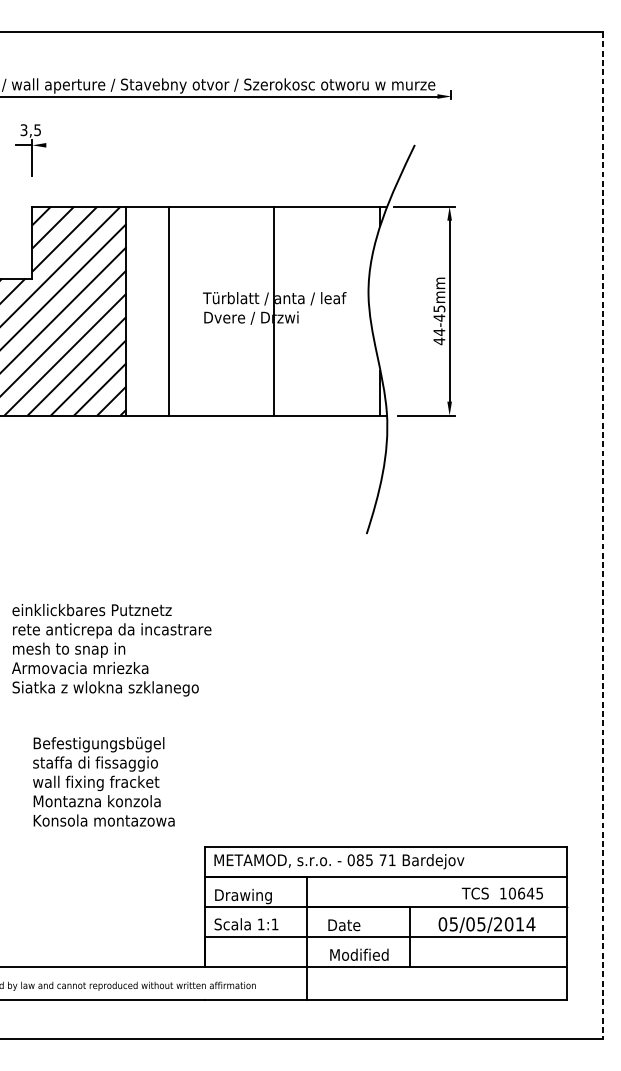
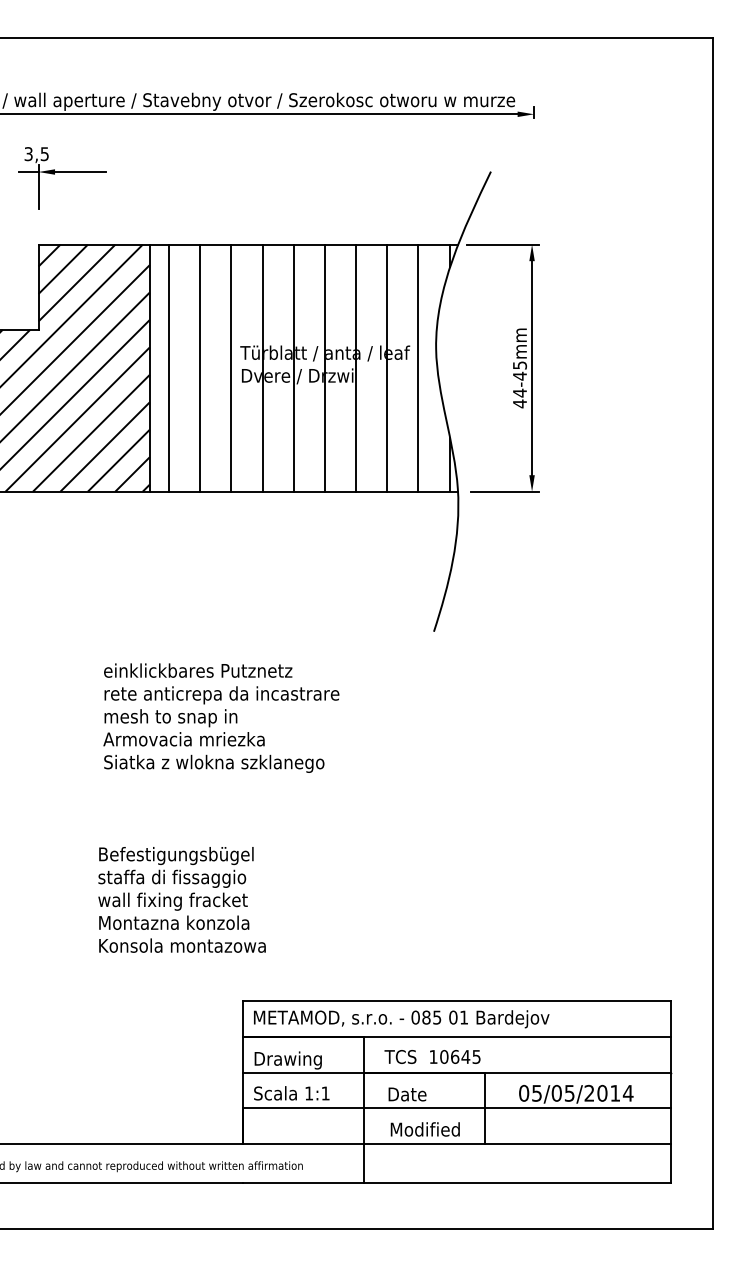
line: (67, 145) -> (80, 172), added
line: (143, 310) -> (169, 367), added
line: (195, 310) -> (231, 367), added
line: (221, 310) -> (262, 367), added
line: (247, 310) -> (293, 367), added
line: (300, 310) -> (355, 367), added
line: (326, 310) -> (386, 367), added
line: (352, 310) -> (417, 367), added
line: (603, 535) -> (713, 633), dashed -> solid
text: (111, 649) -> (221, 717), moved
text: (103, 781) -> (181, 899), moved
text: (383, 860) -> (453, 1017), 71 -> 01
text: (502, 893) -> (432, 1056), moved

